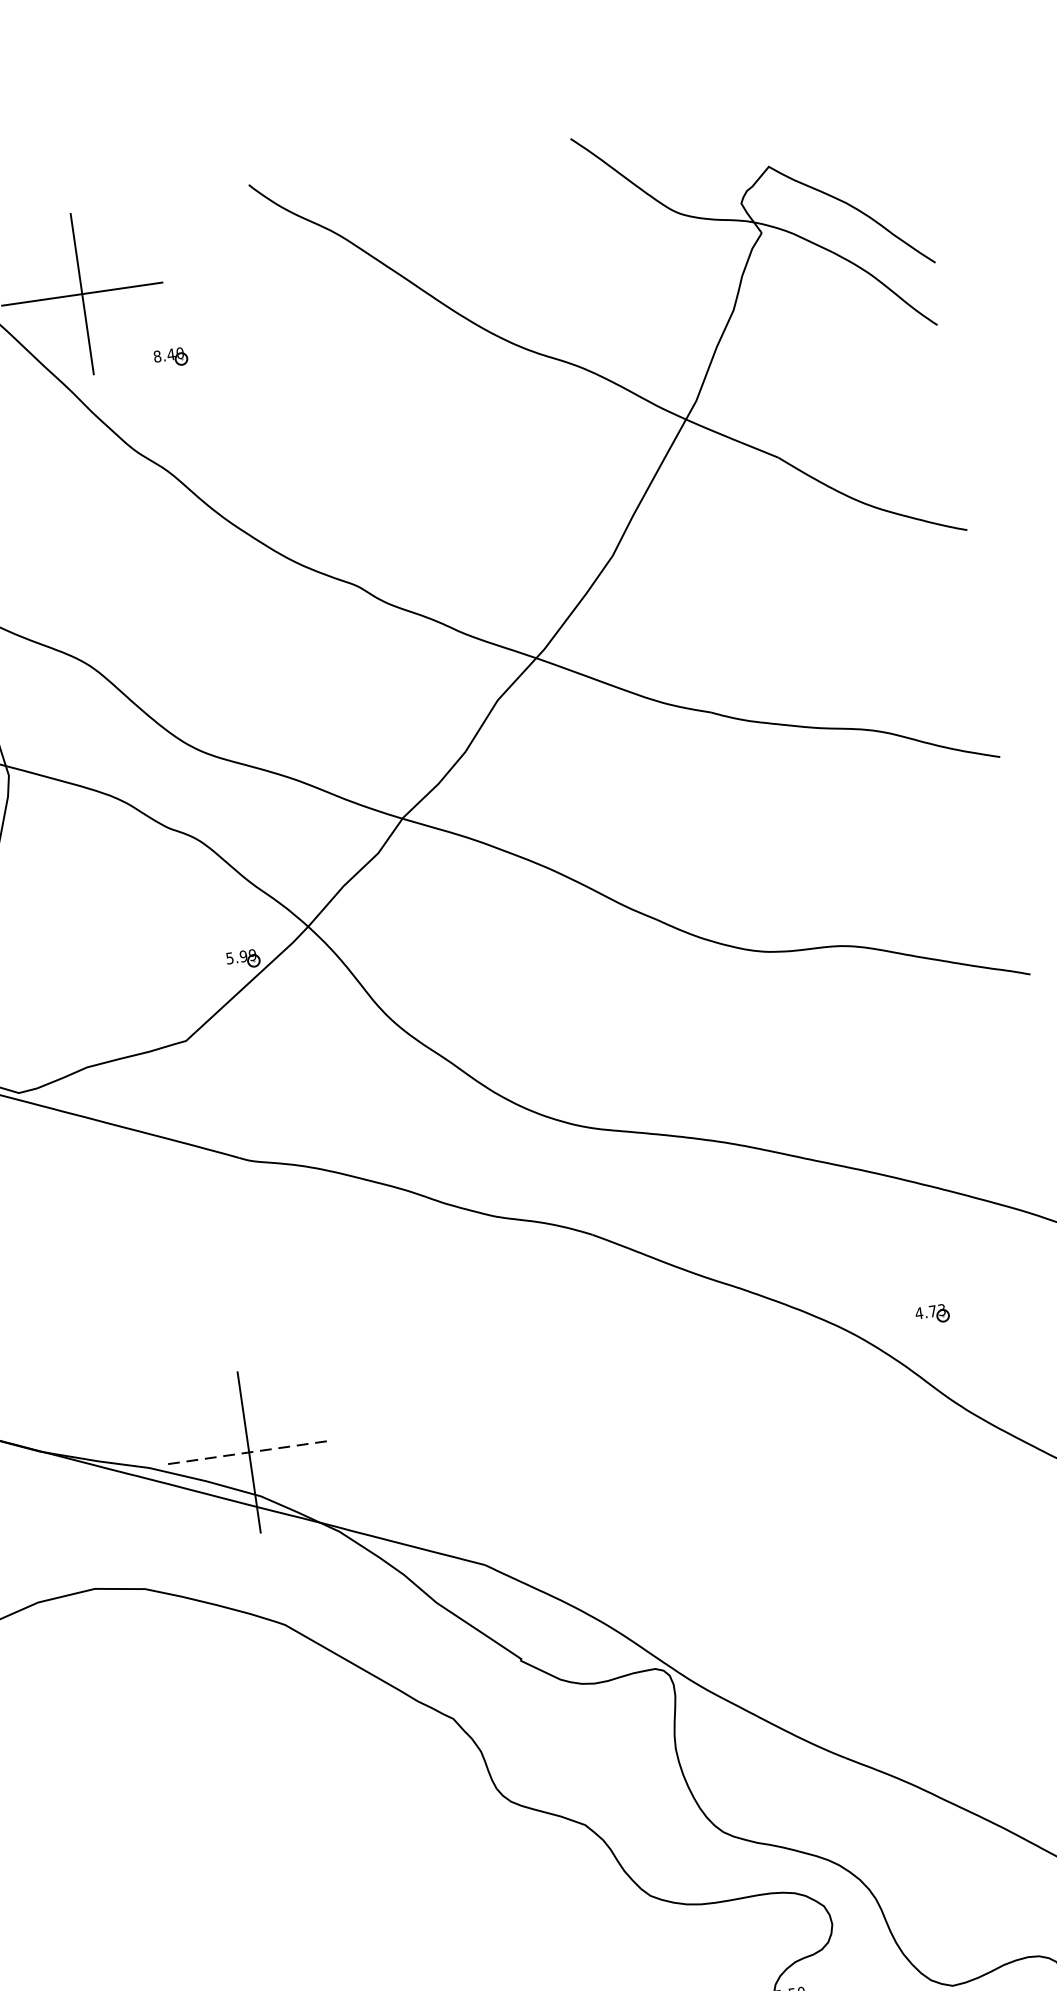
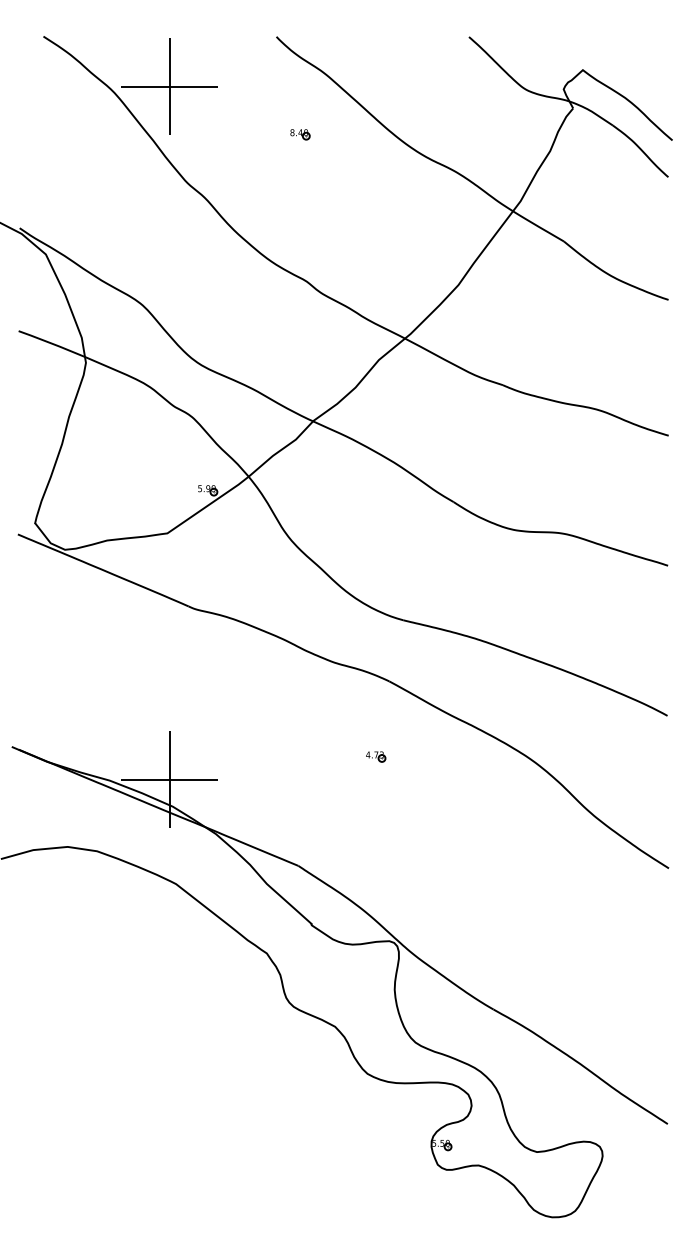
part: (171, 357) -> (300, 134), moved
part: (933, 1313) -> (376, 756), moved
line: (248, 1451) -> (169, 779), dashed -> solid

